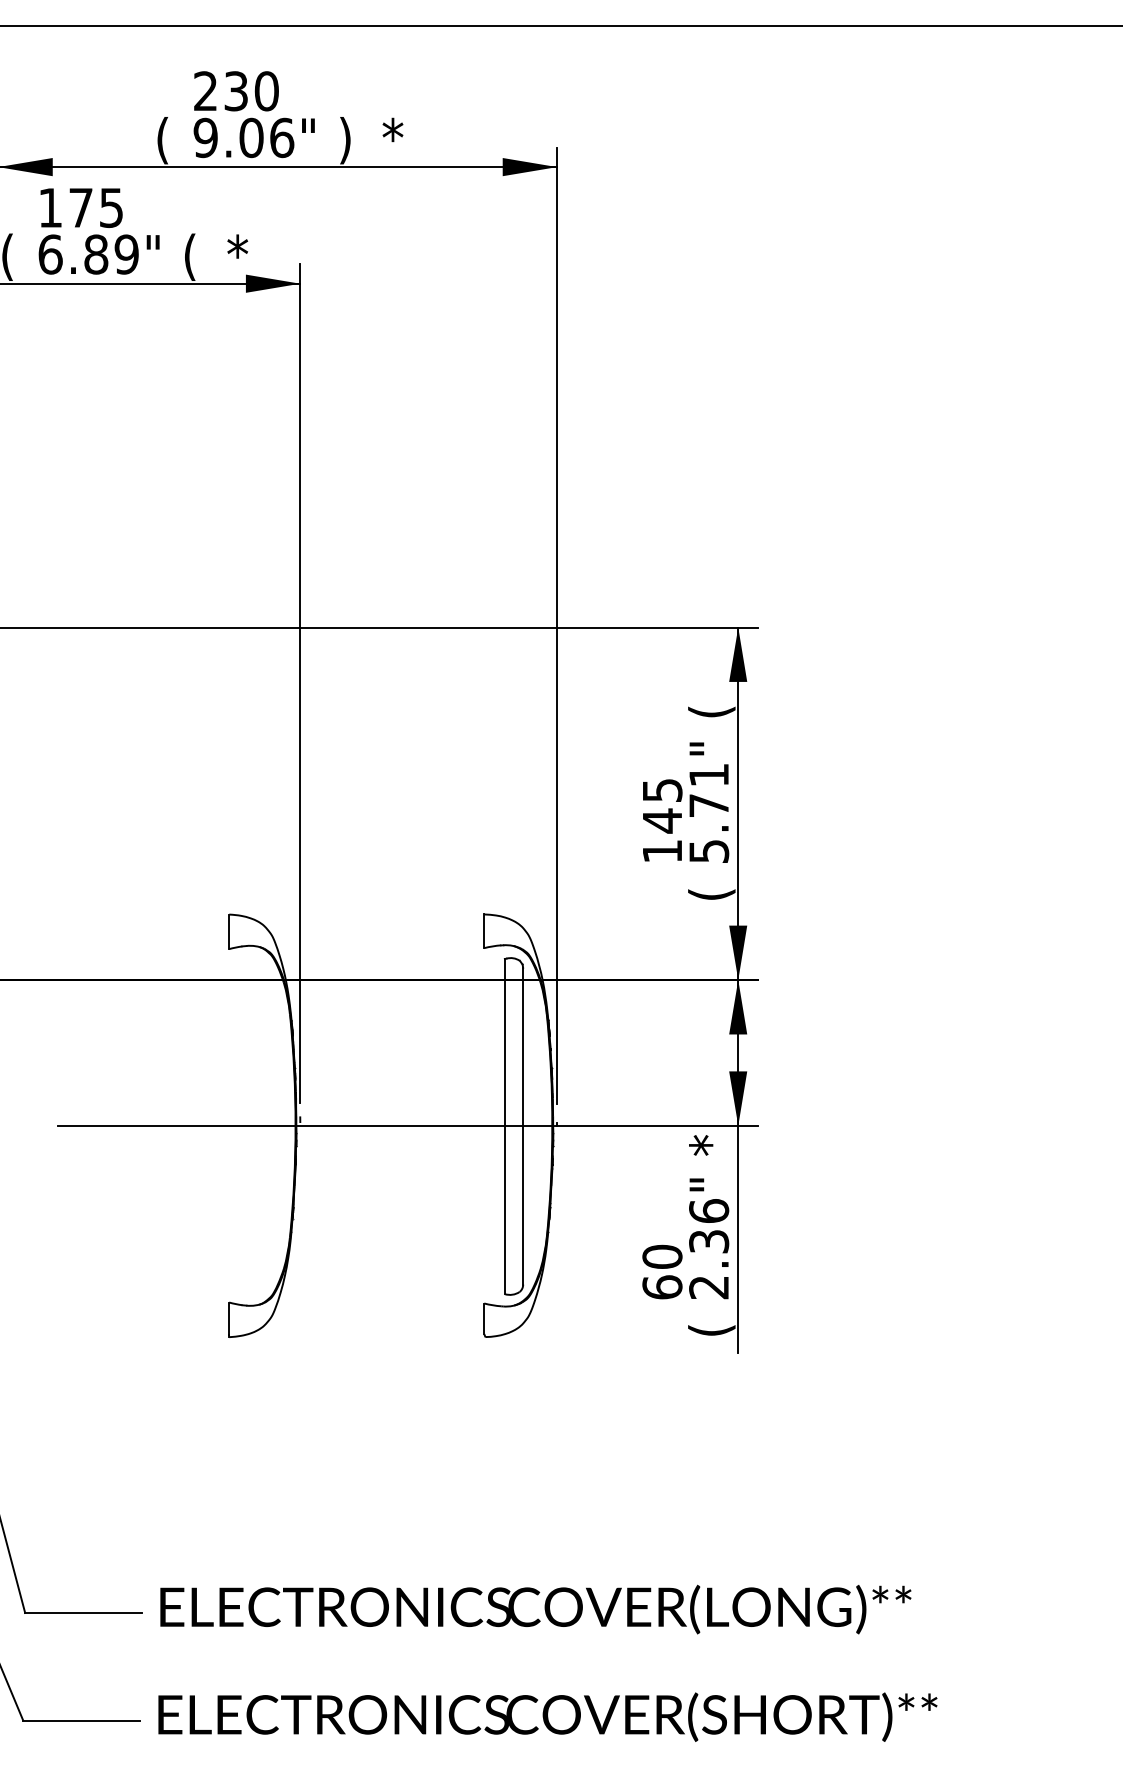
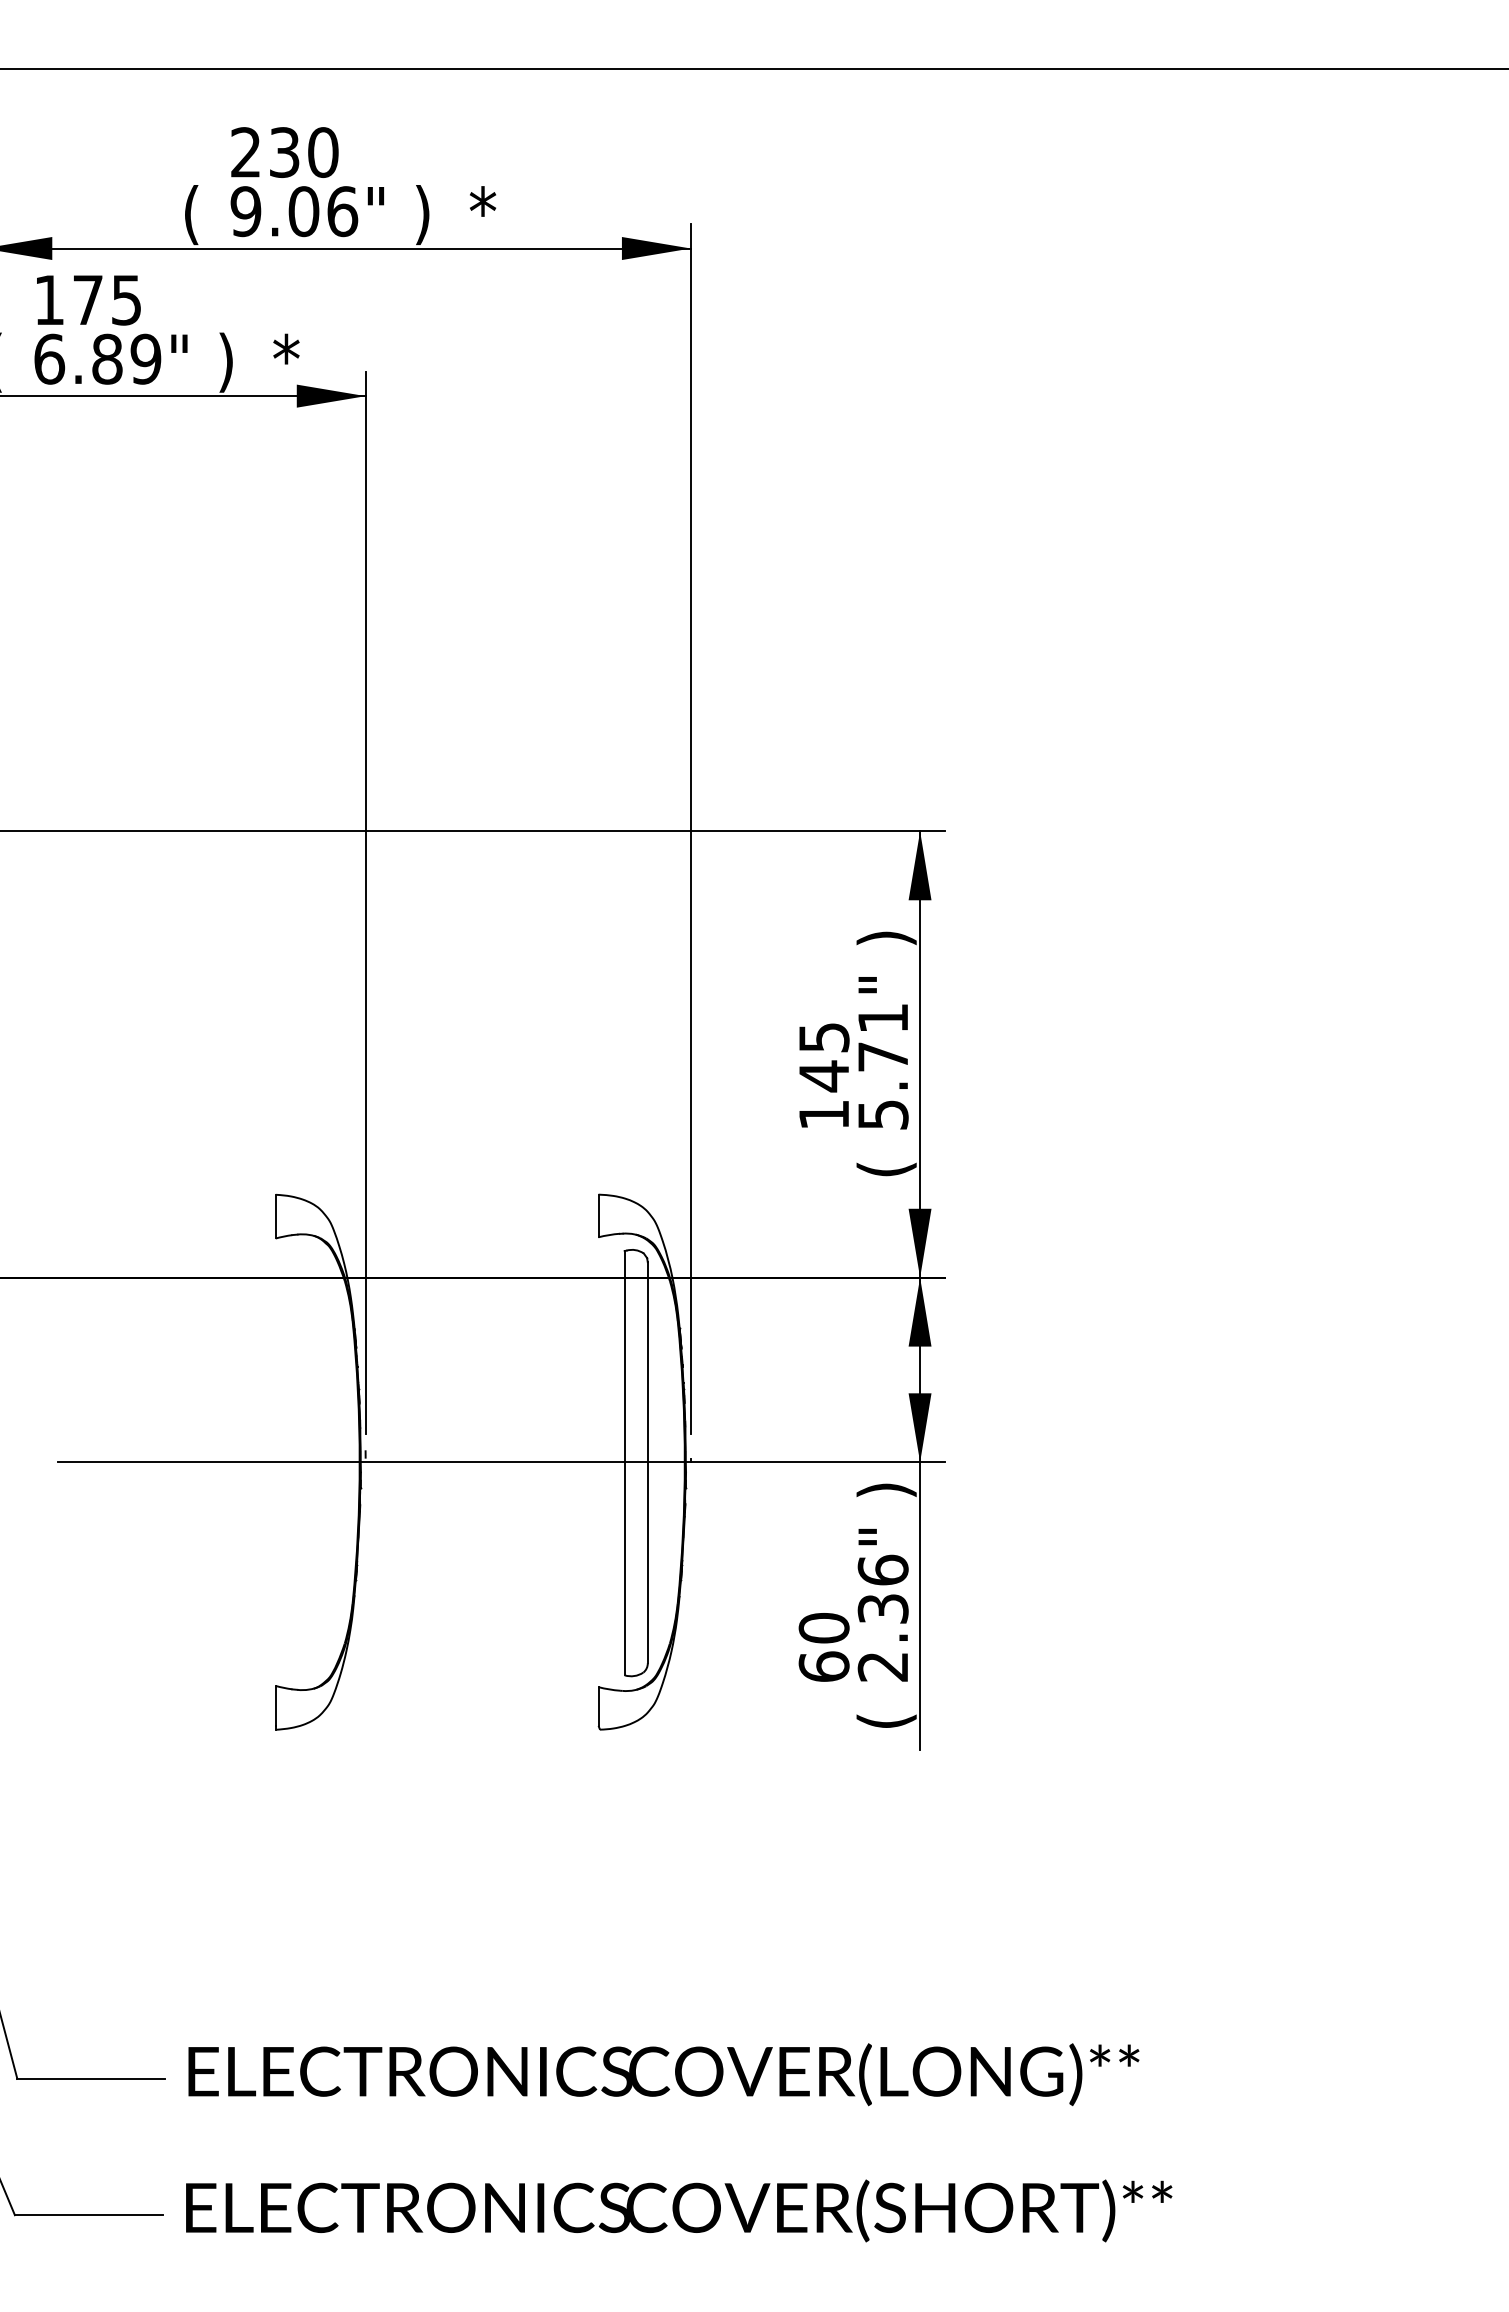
text: (189, 257) -> (225, 362), ( -> )
text: (711, 712) -> (886, 938), ( -> )
text: (711, 1144) -> (886, 1486), * -> )

